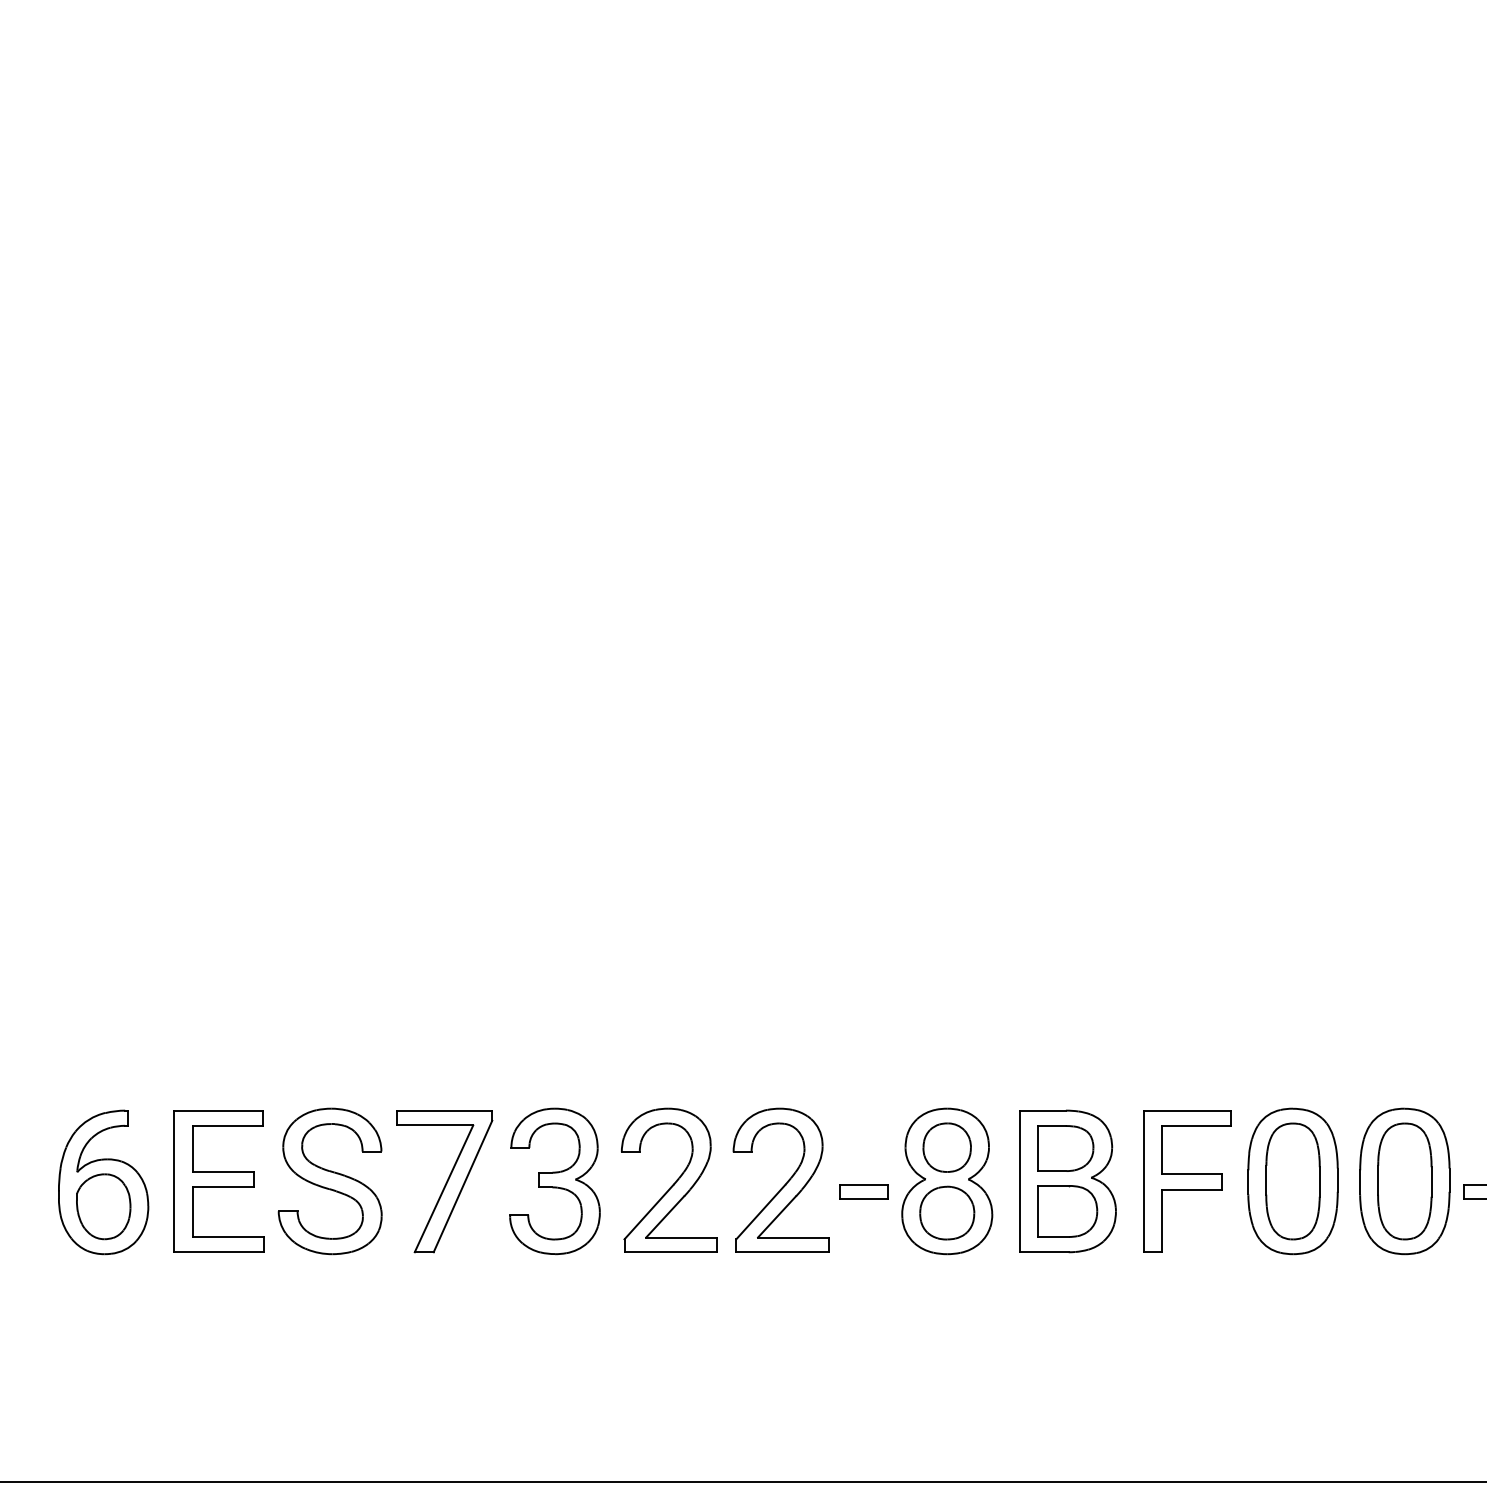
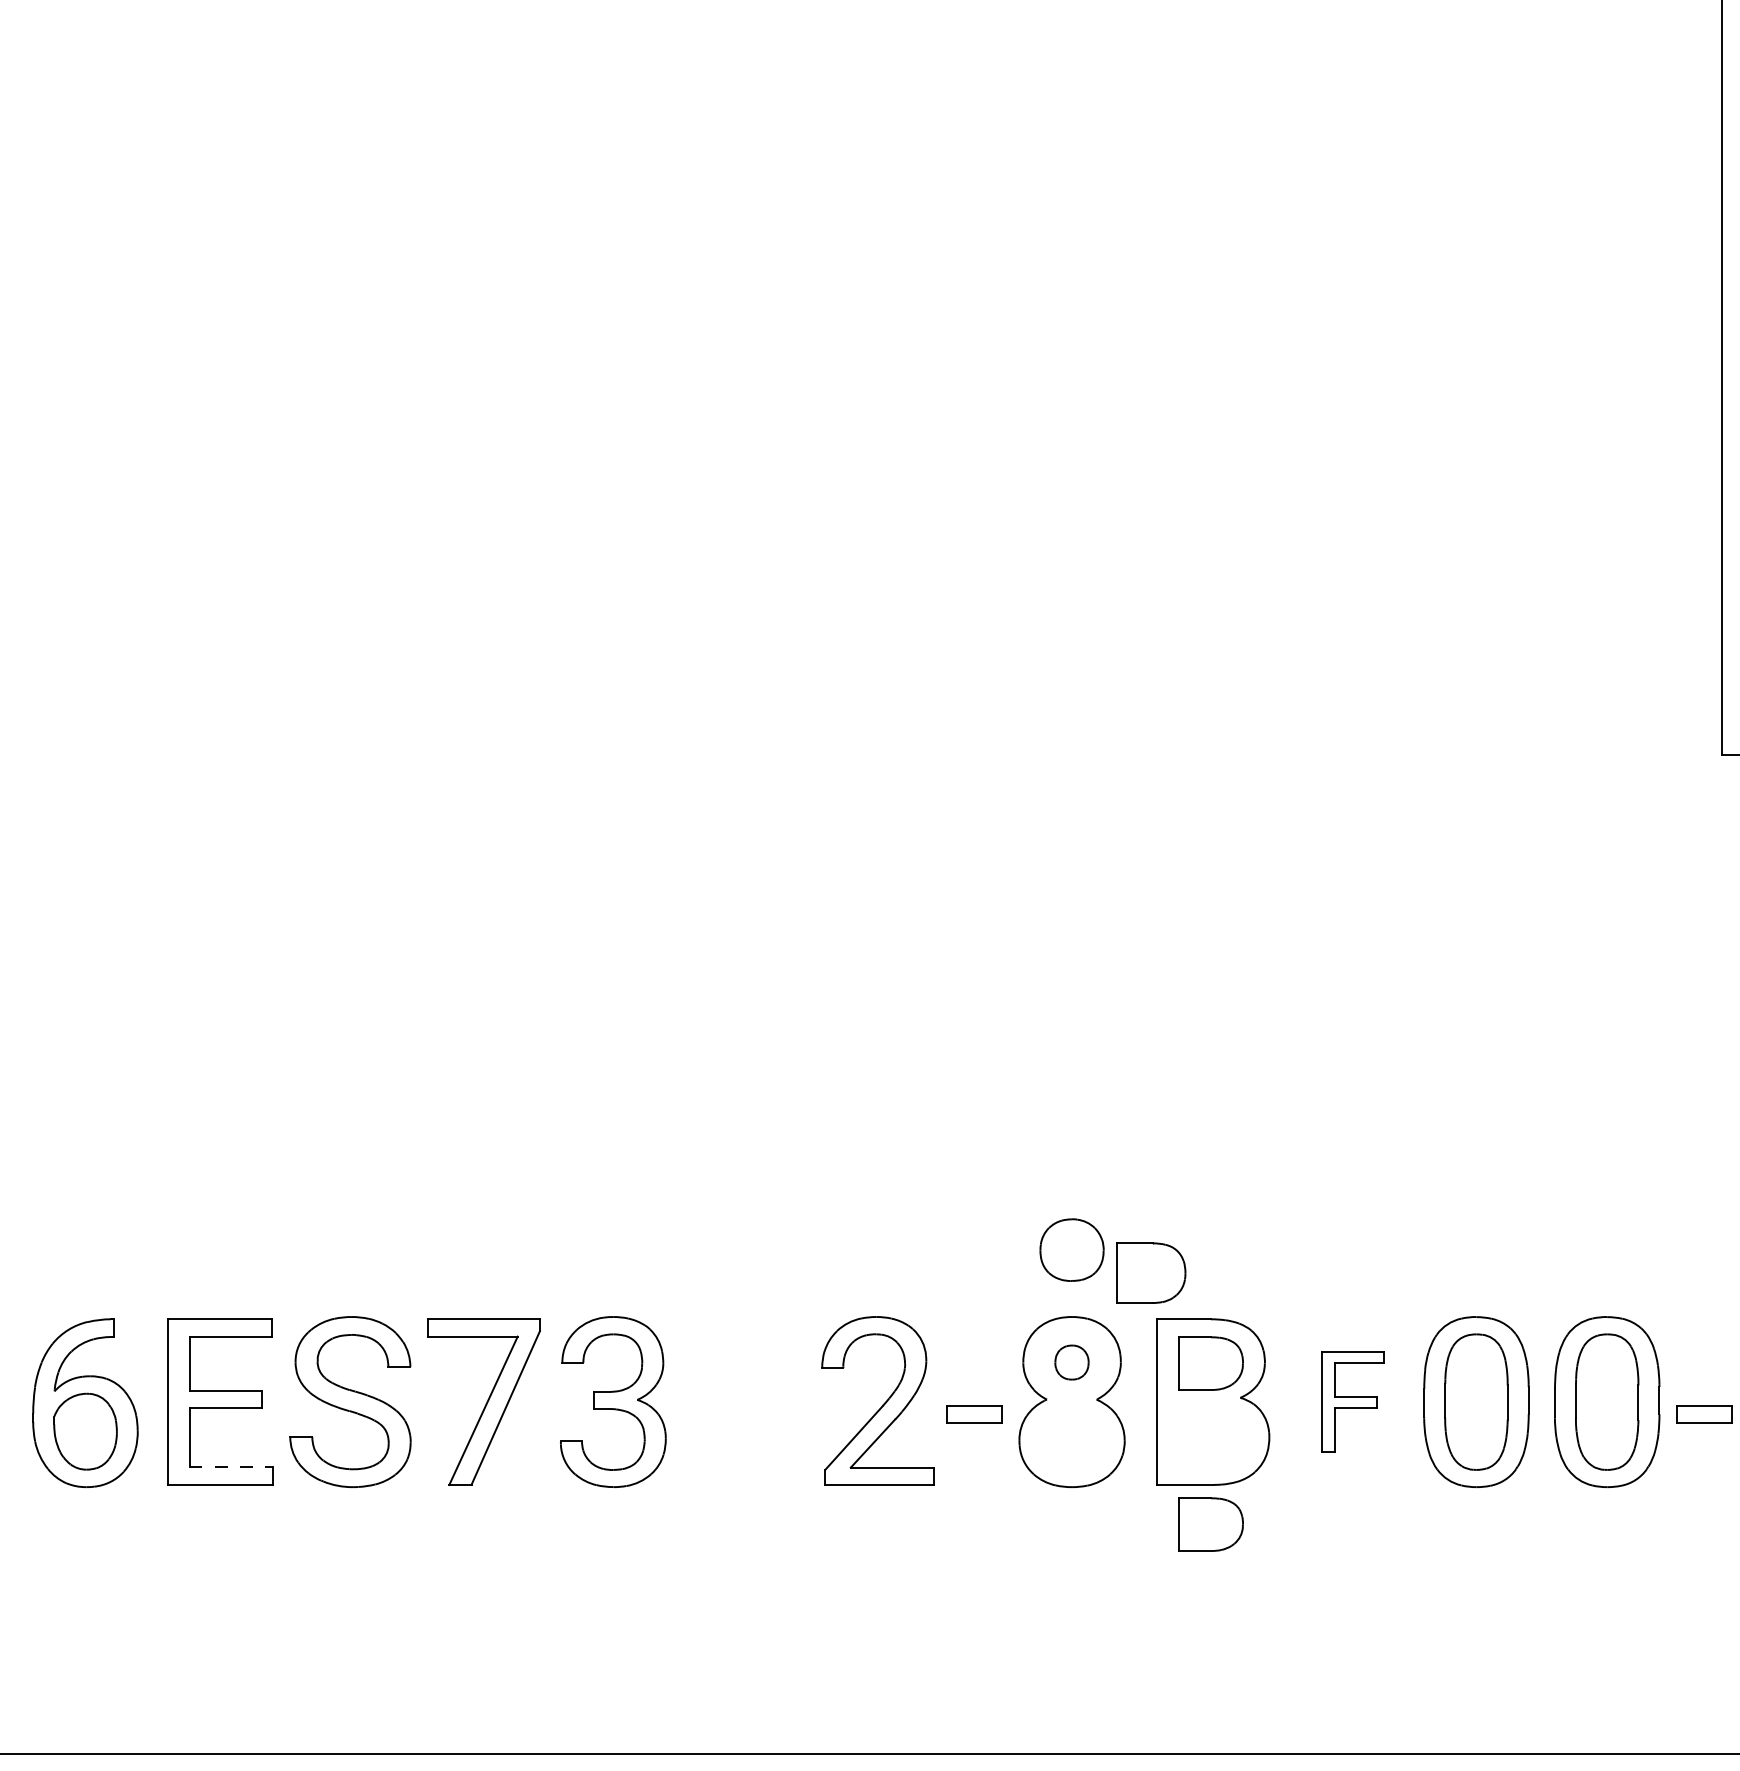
part: (946, 1147) -> (1071, 1362), size x0.6
part: (1187, 1180) -> (1352, 1401), size x0.6
part: (673, 1184) -> (751, 1405), removed
part: (1068, 1210) -> (1151, 1272), moved
part: (946, 1212) -> (1071, 1249), moved
line: (228, 1237) -> (231, 1467), solid -> dashed
part: (1065, 1286) -> (1210, 1524), added

